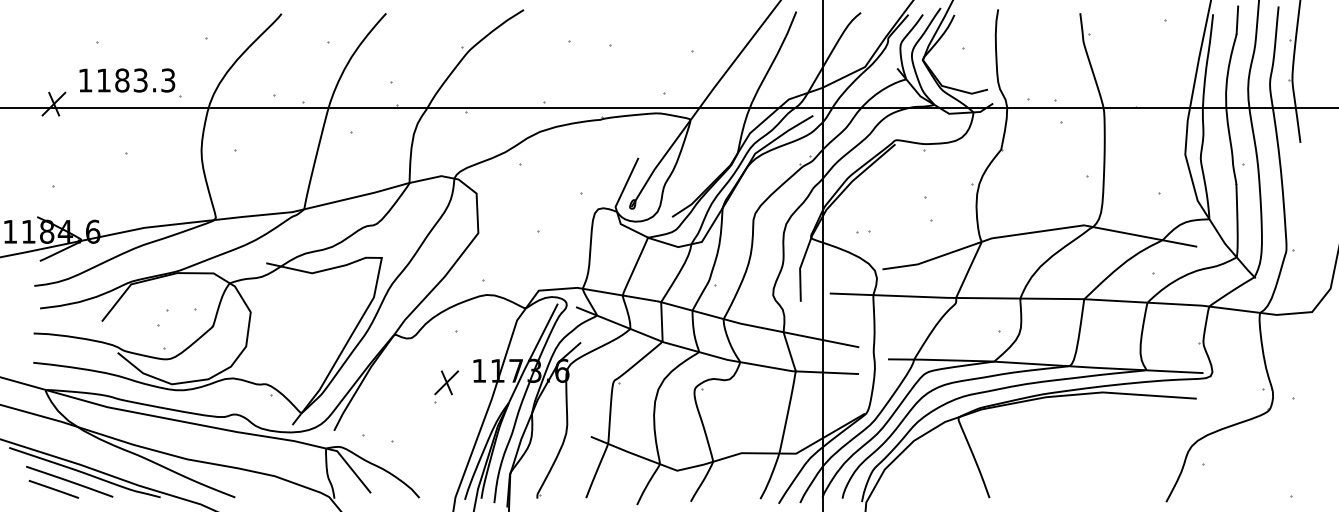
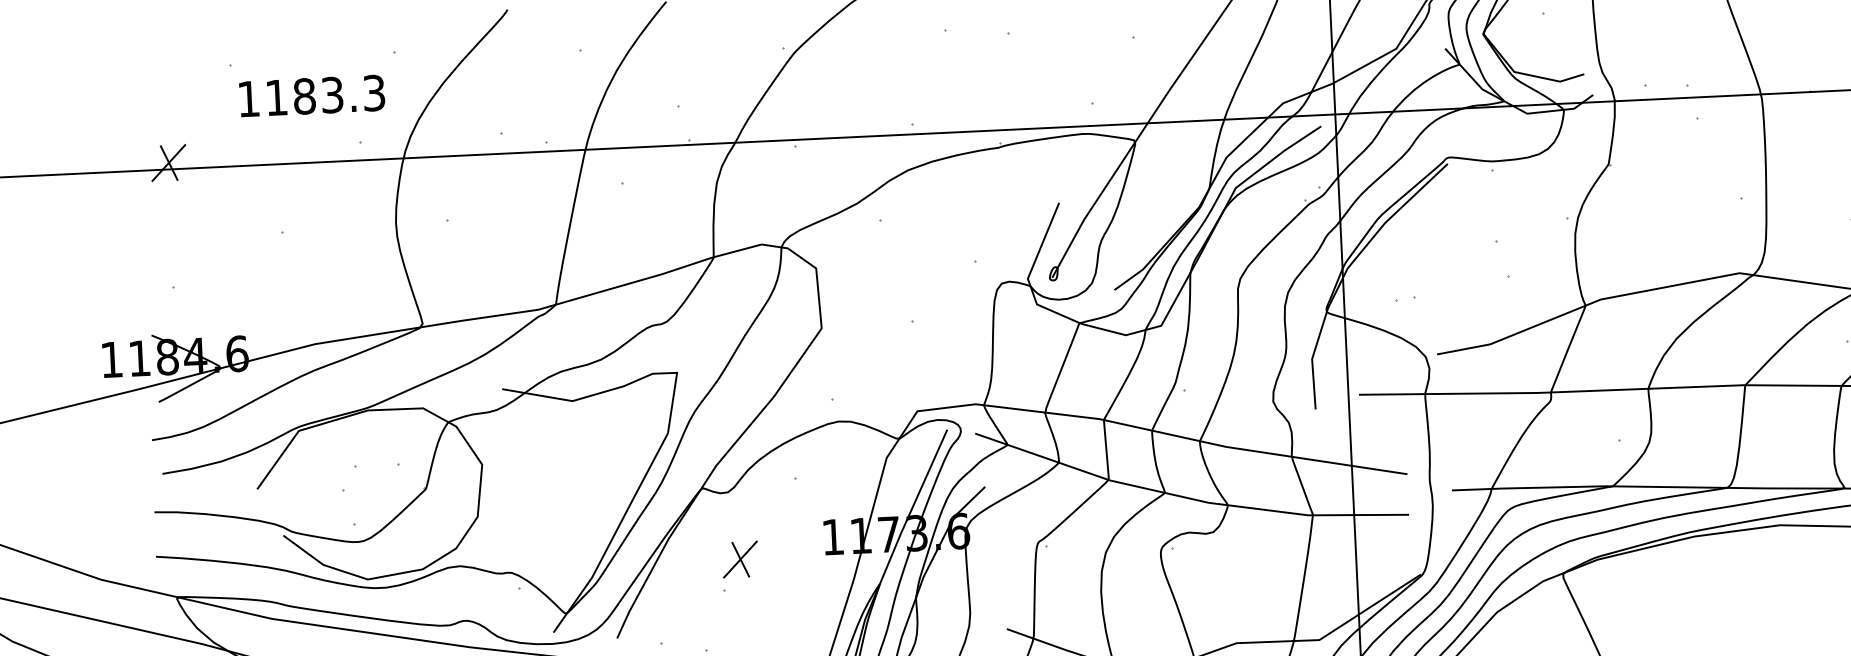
text: (127, 80) -> (312, 96), moved
part: (446, 386) -> (740, 565), moved

